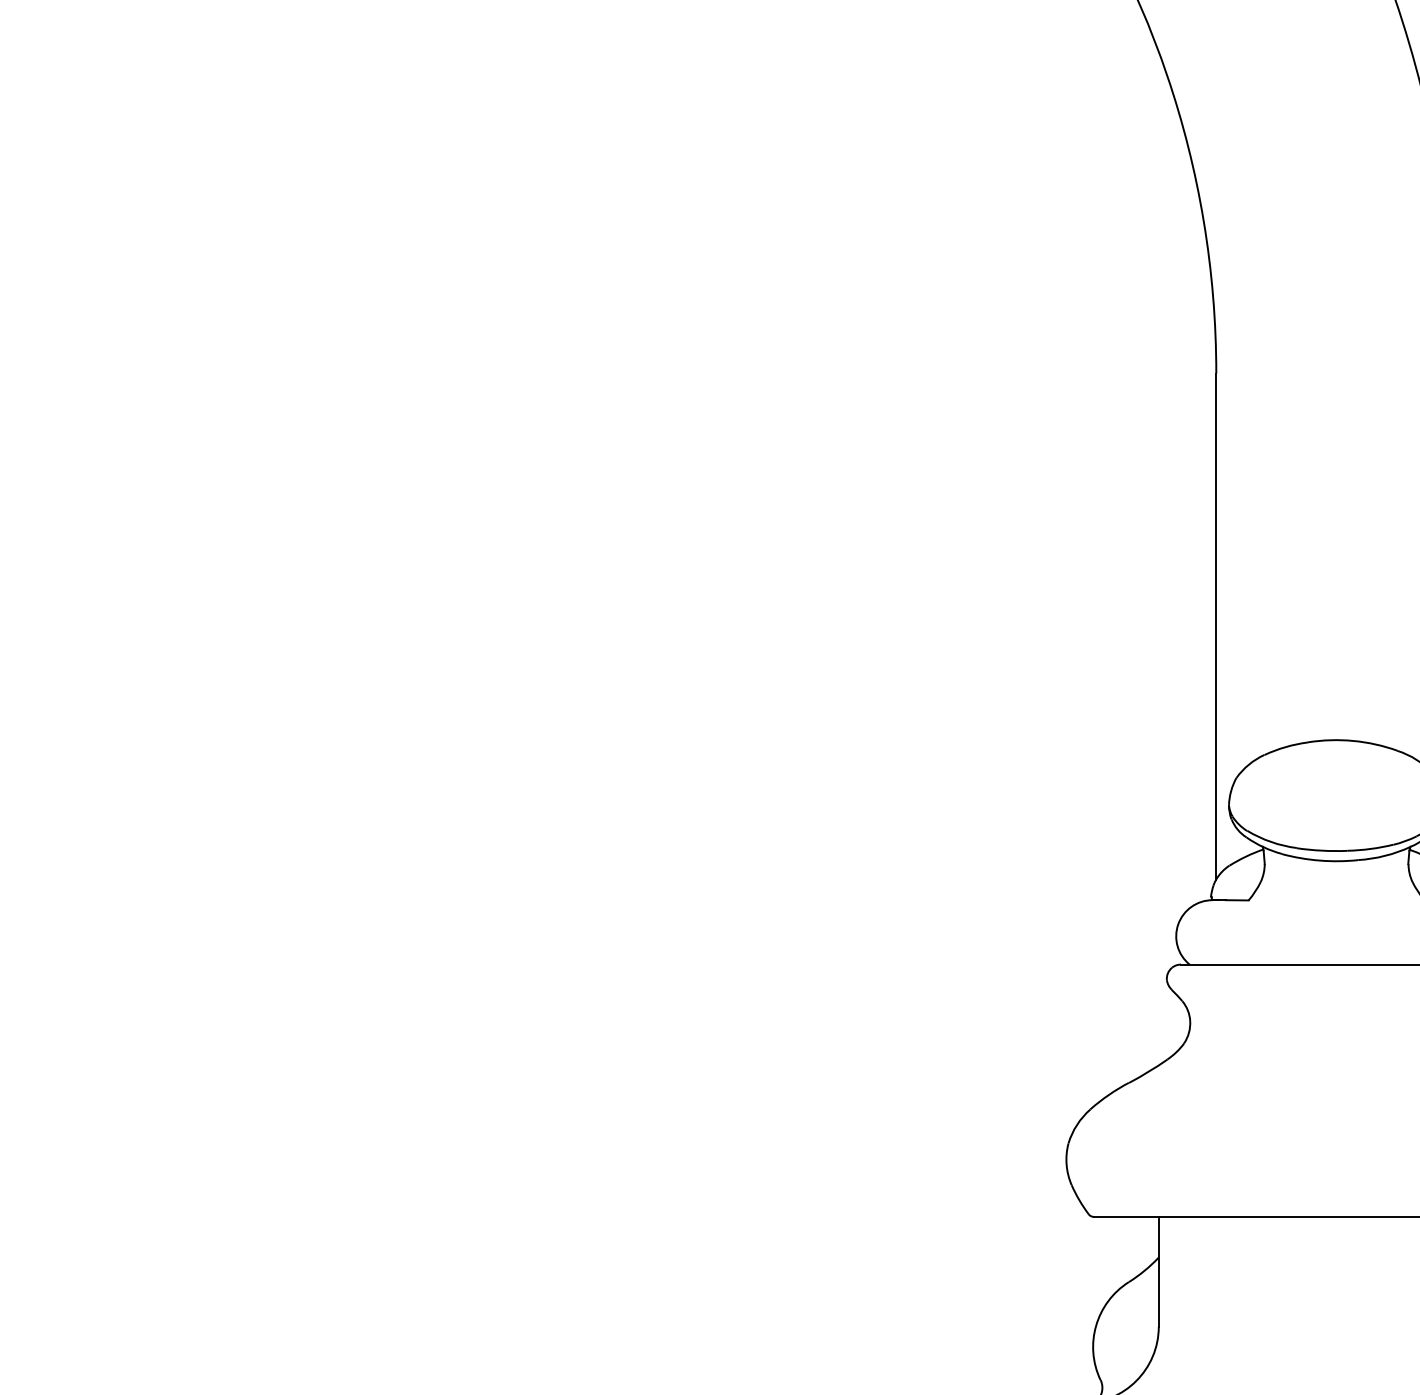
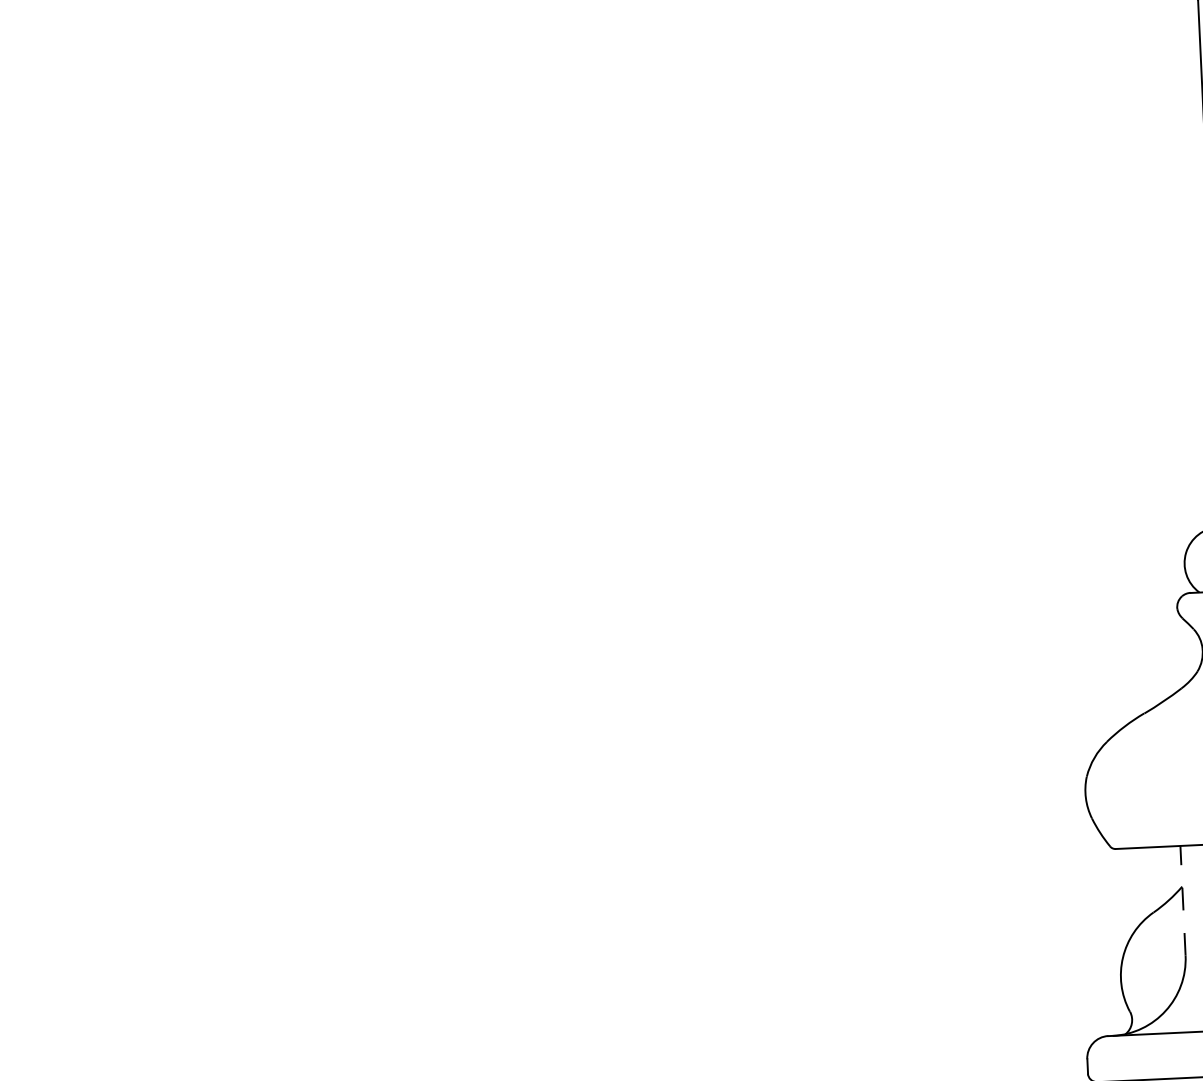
line: (1158, 1271) -> (1182, 900), solid -> dashed

